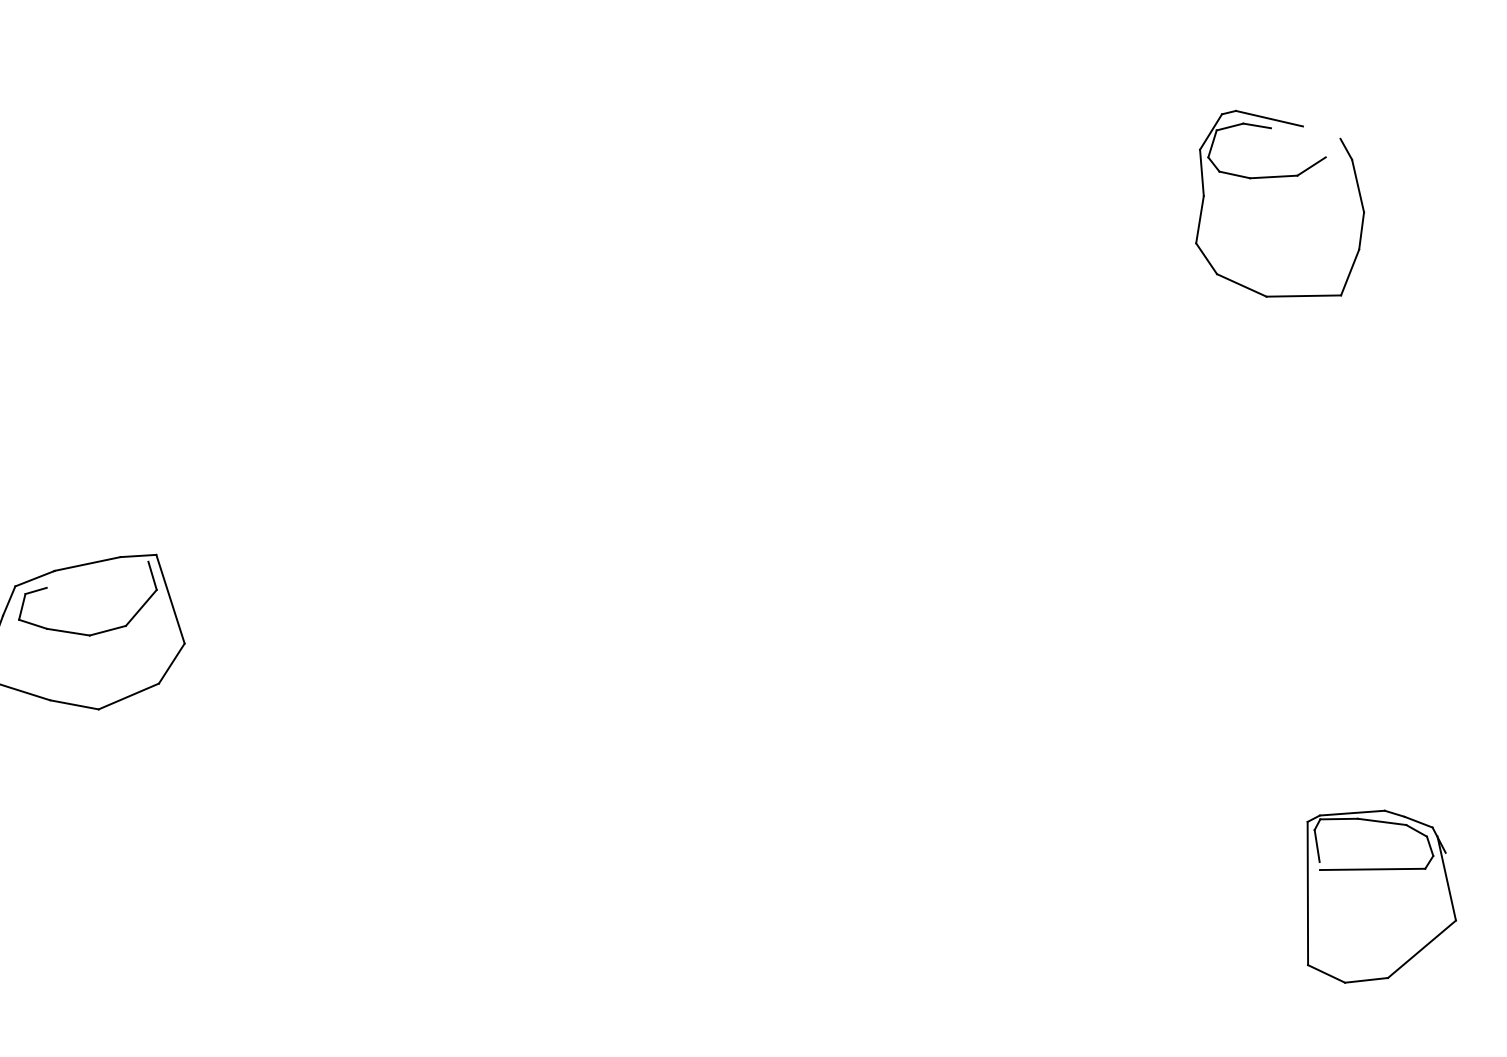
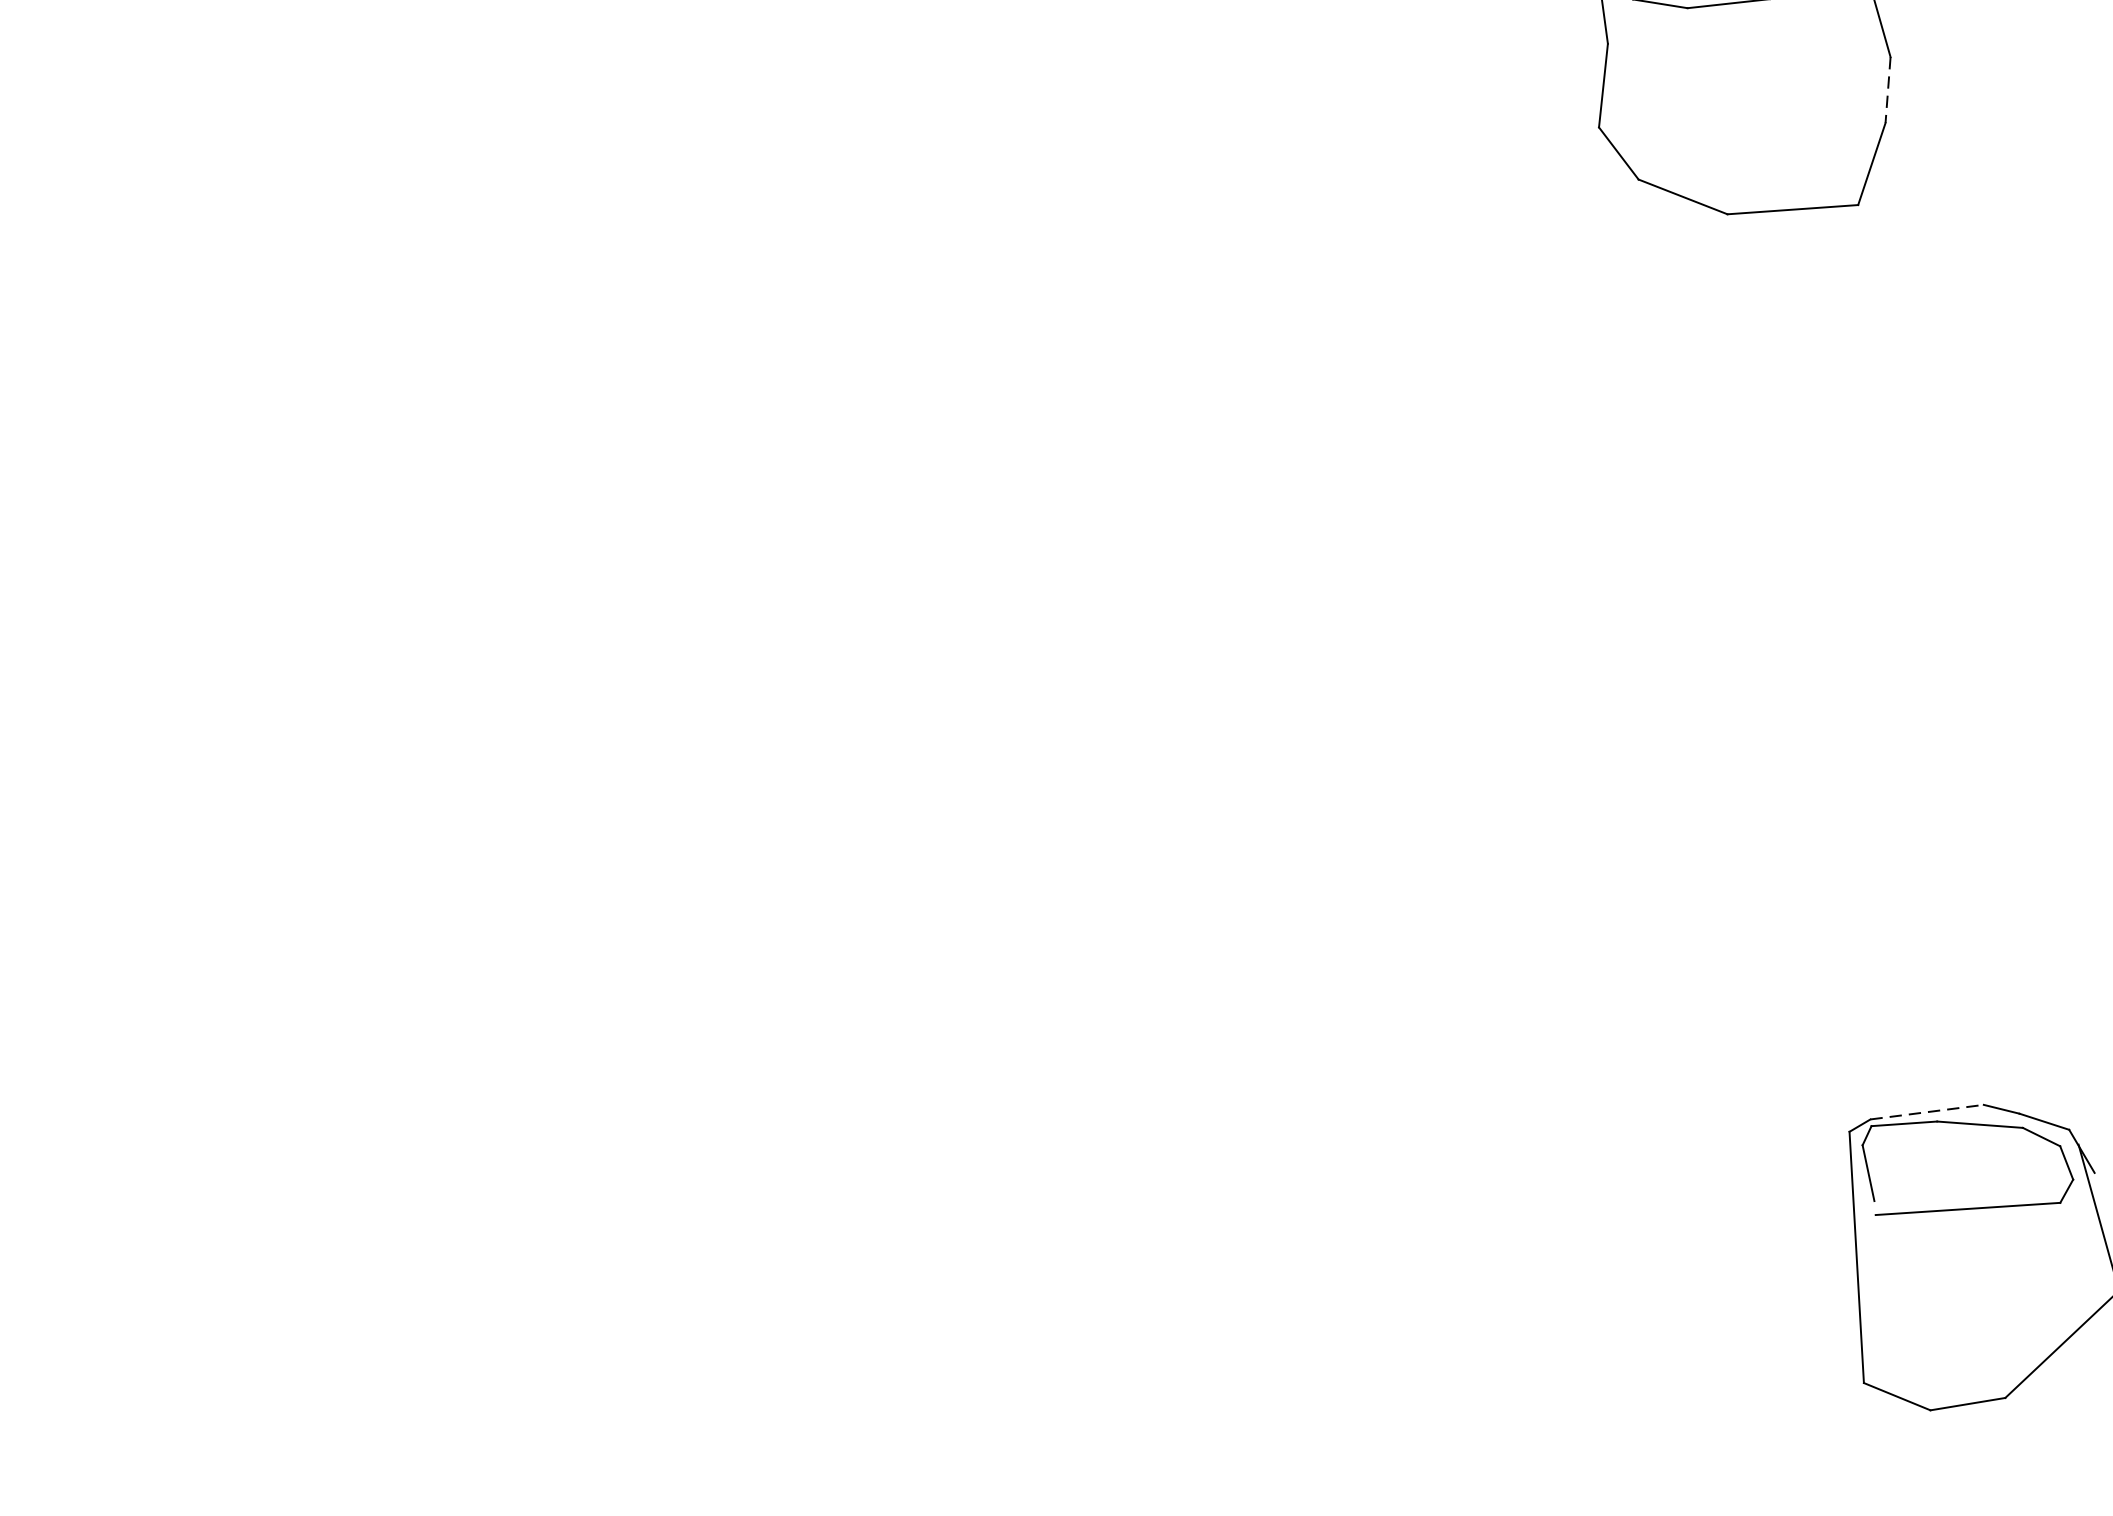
line: (1361, 231) -> (1887, 90), solid -> dashed
line: (1352, 813) -> (1927, 1112), solid -> dashed

